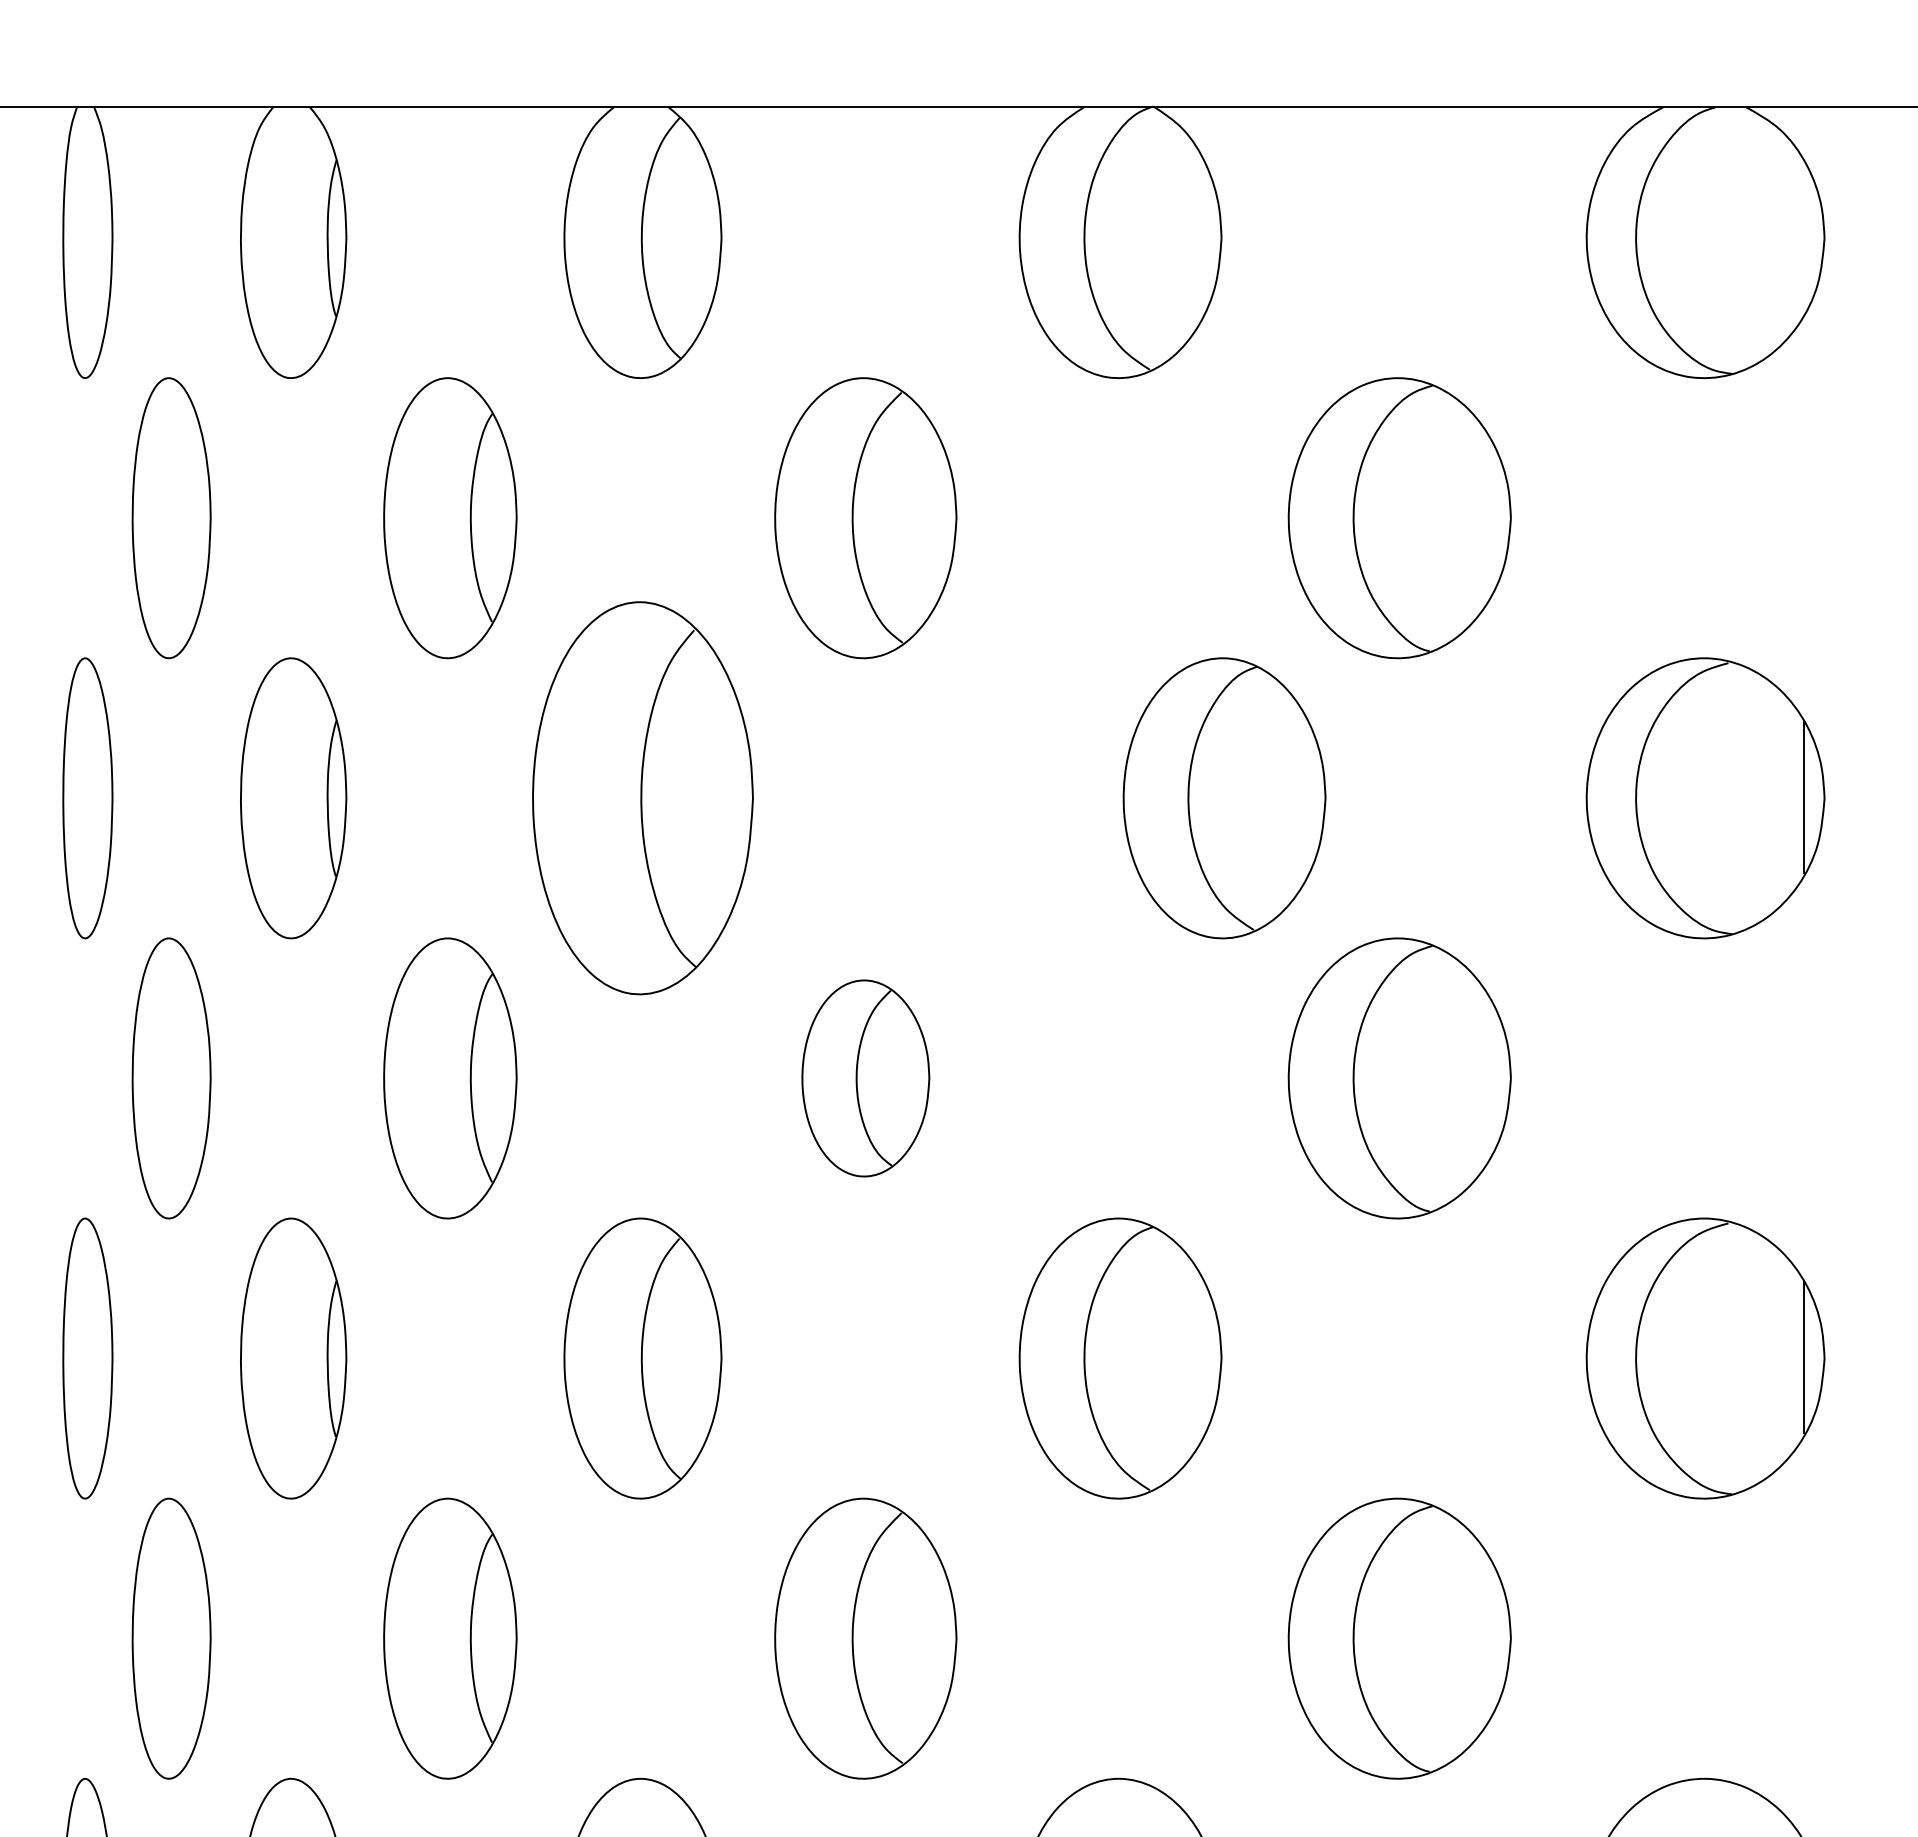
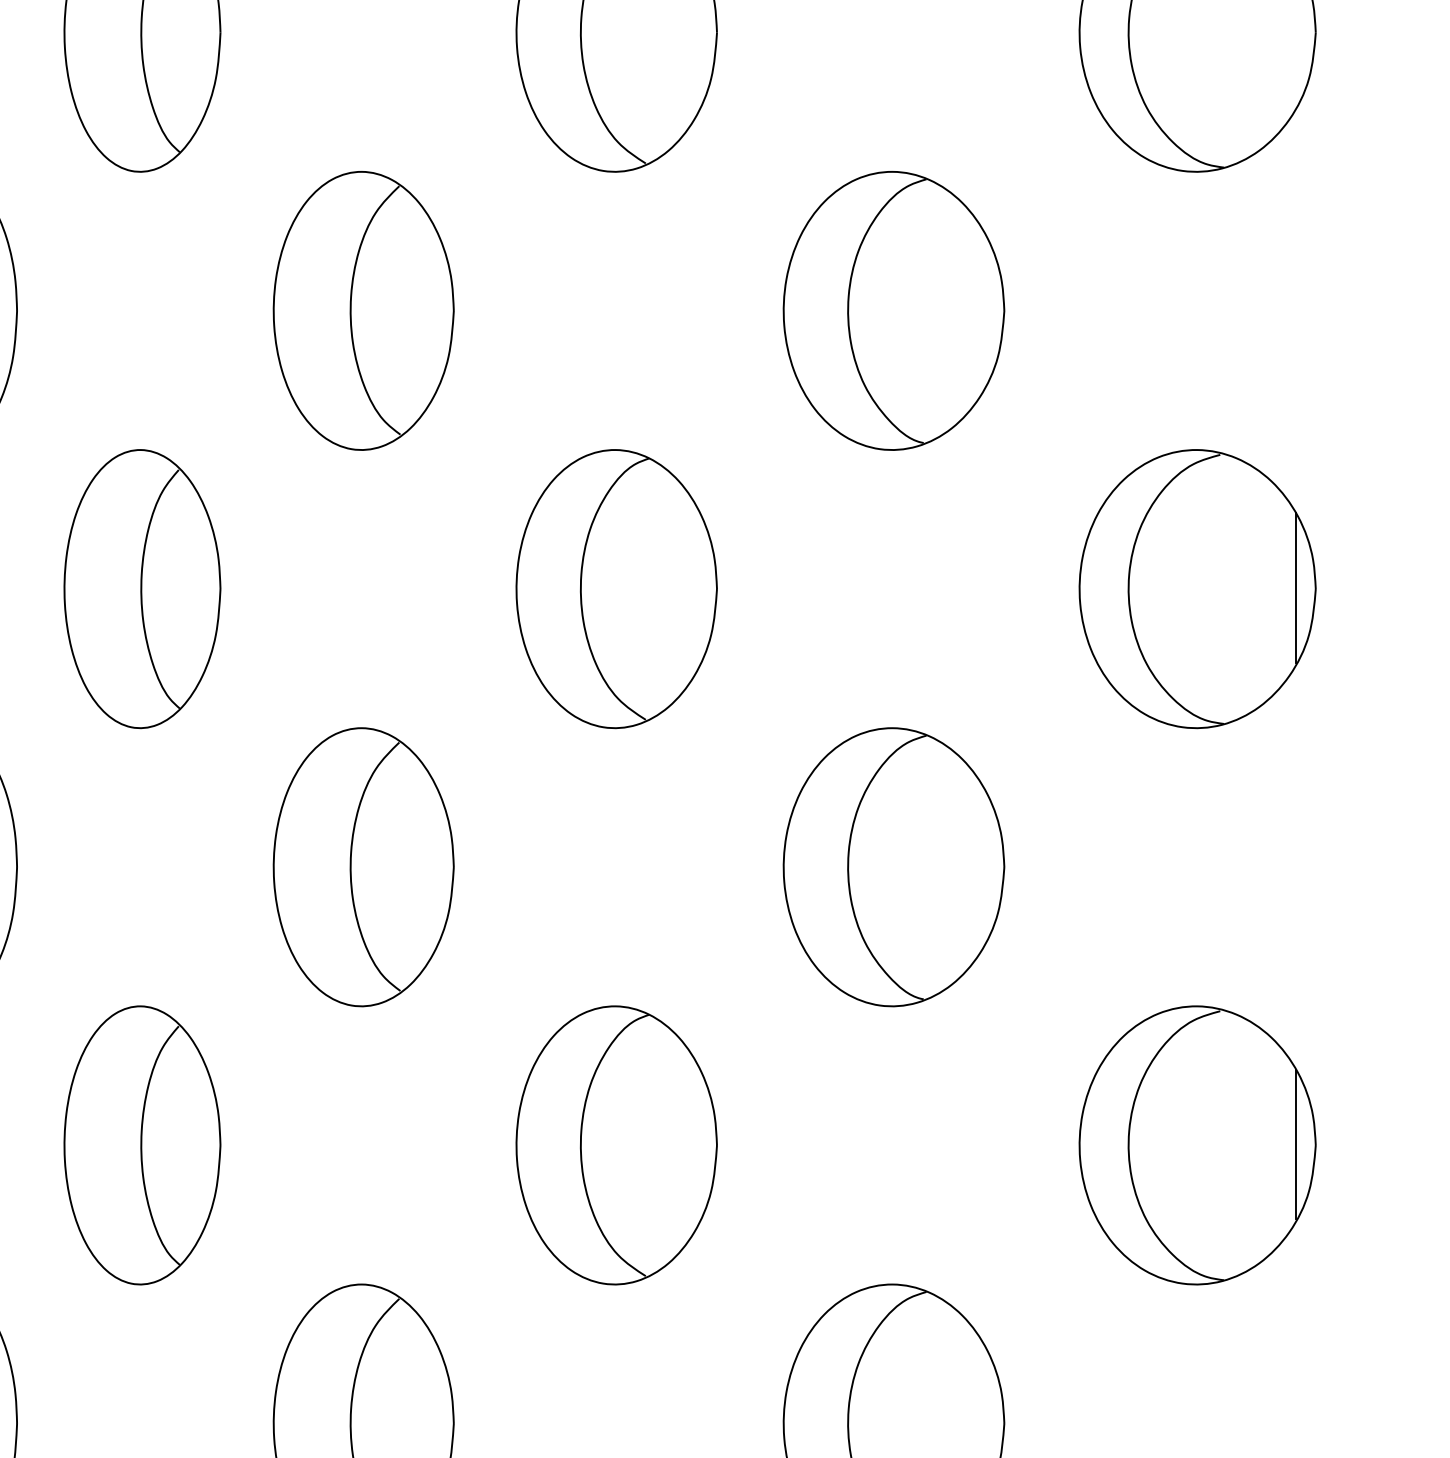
part: (642, 798) -> (141, 589), size x0.71
part: (1224, 798) -> (616, 589), moved
part: (865, 1078) -> (363, 867), size x1.43

